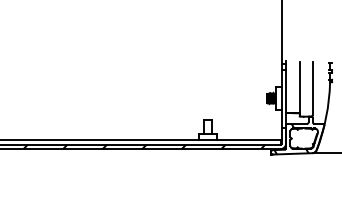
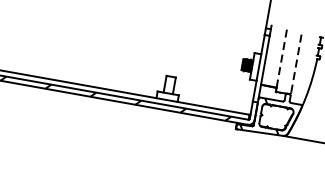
line: (299, 88) -> (281, 59), solid -> dashed
line: (312, 88) -> (296, 62), solid -> dashed

